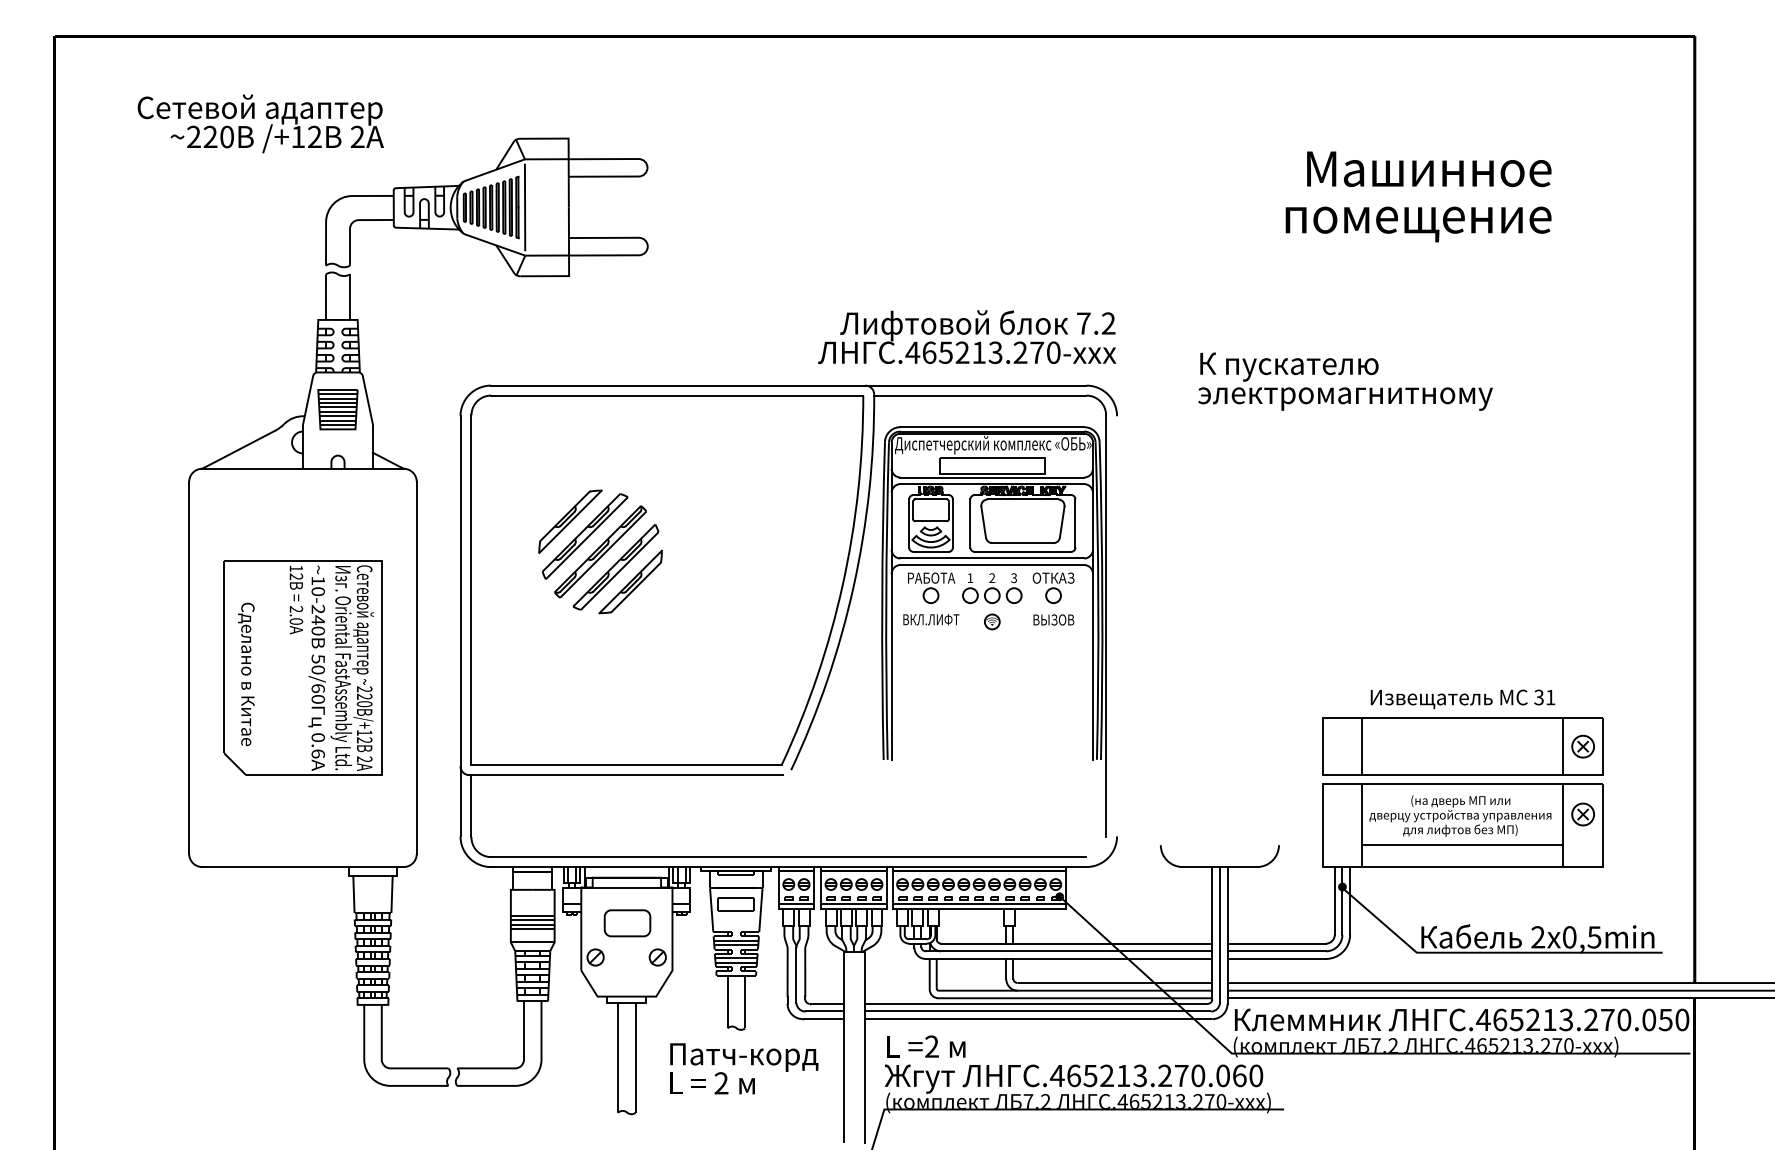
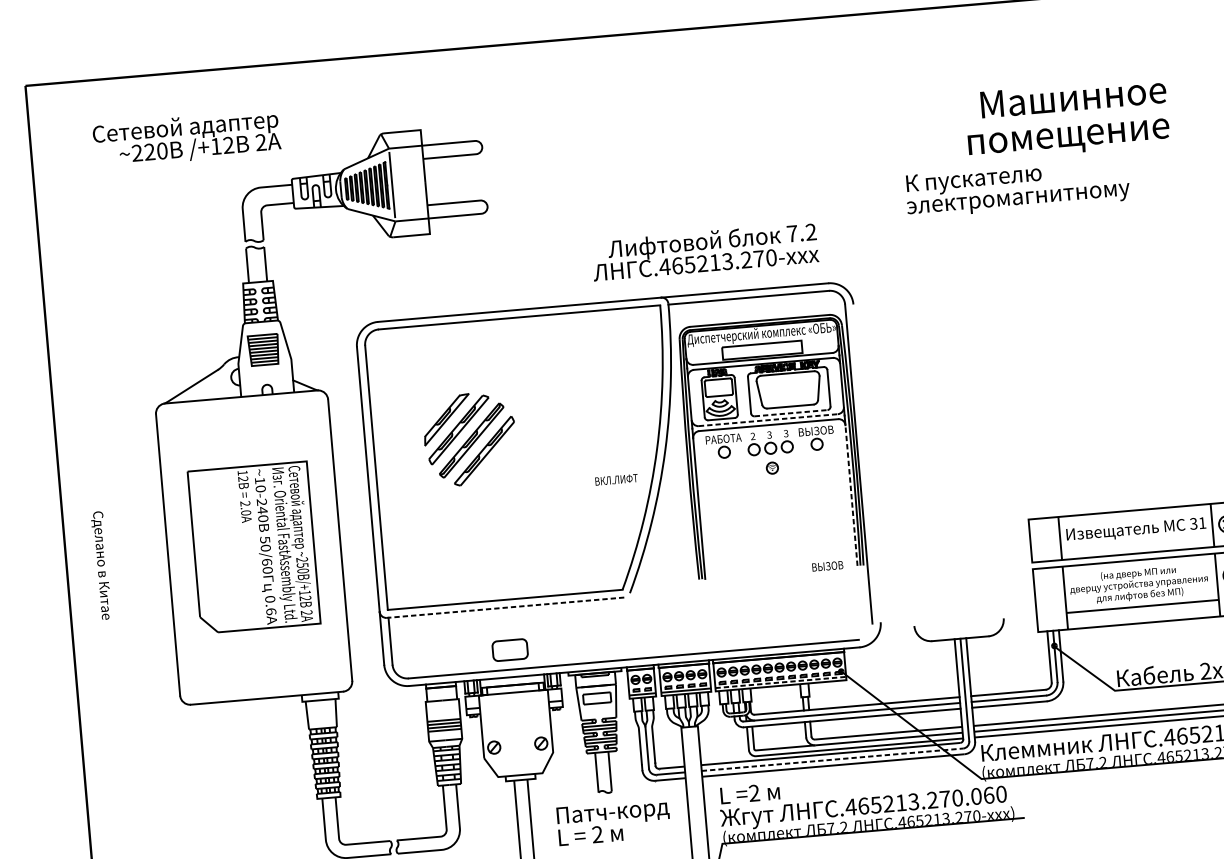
text: (967, 336) -> (705, 251), moved
text: (1345, 381) -> (1017, 187), moved
line: (1023, 551) -> (791, 412), solid -> dashed
line: (992, 558) -> (768, 420), solid -> dashed
text: (970, 577) -> (753, 435), 1 -> 2
text: (1053, 577) -> (815, 430), ОТКАЗ -> ВЫЗОВ
text: (992, 578) -> (769, 435), 2 -> 3
part: (630, 581) -> (496, 461), removed
text: (931, 619) -> (616, 479), moved
text: (1053, 619) -> (827, 565), moved
line: (1092, 666) -> (851, 495), solid -> dashed
text: (246, 673) -> (101, 564), moved
text: (364, 696) -> (302, 565), ~220 -> ~250
text: (1462, 699) -> (1135, 530), moved
line: (626, 775) -> (505, 607), solid -> dashed
line: (979, 904) -> (781, 682), solid -> dashed
part: (627, 923) -> (510, 650), moved
line: (1038, 1011) -> (832, 759), solid -> dashed

